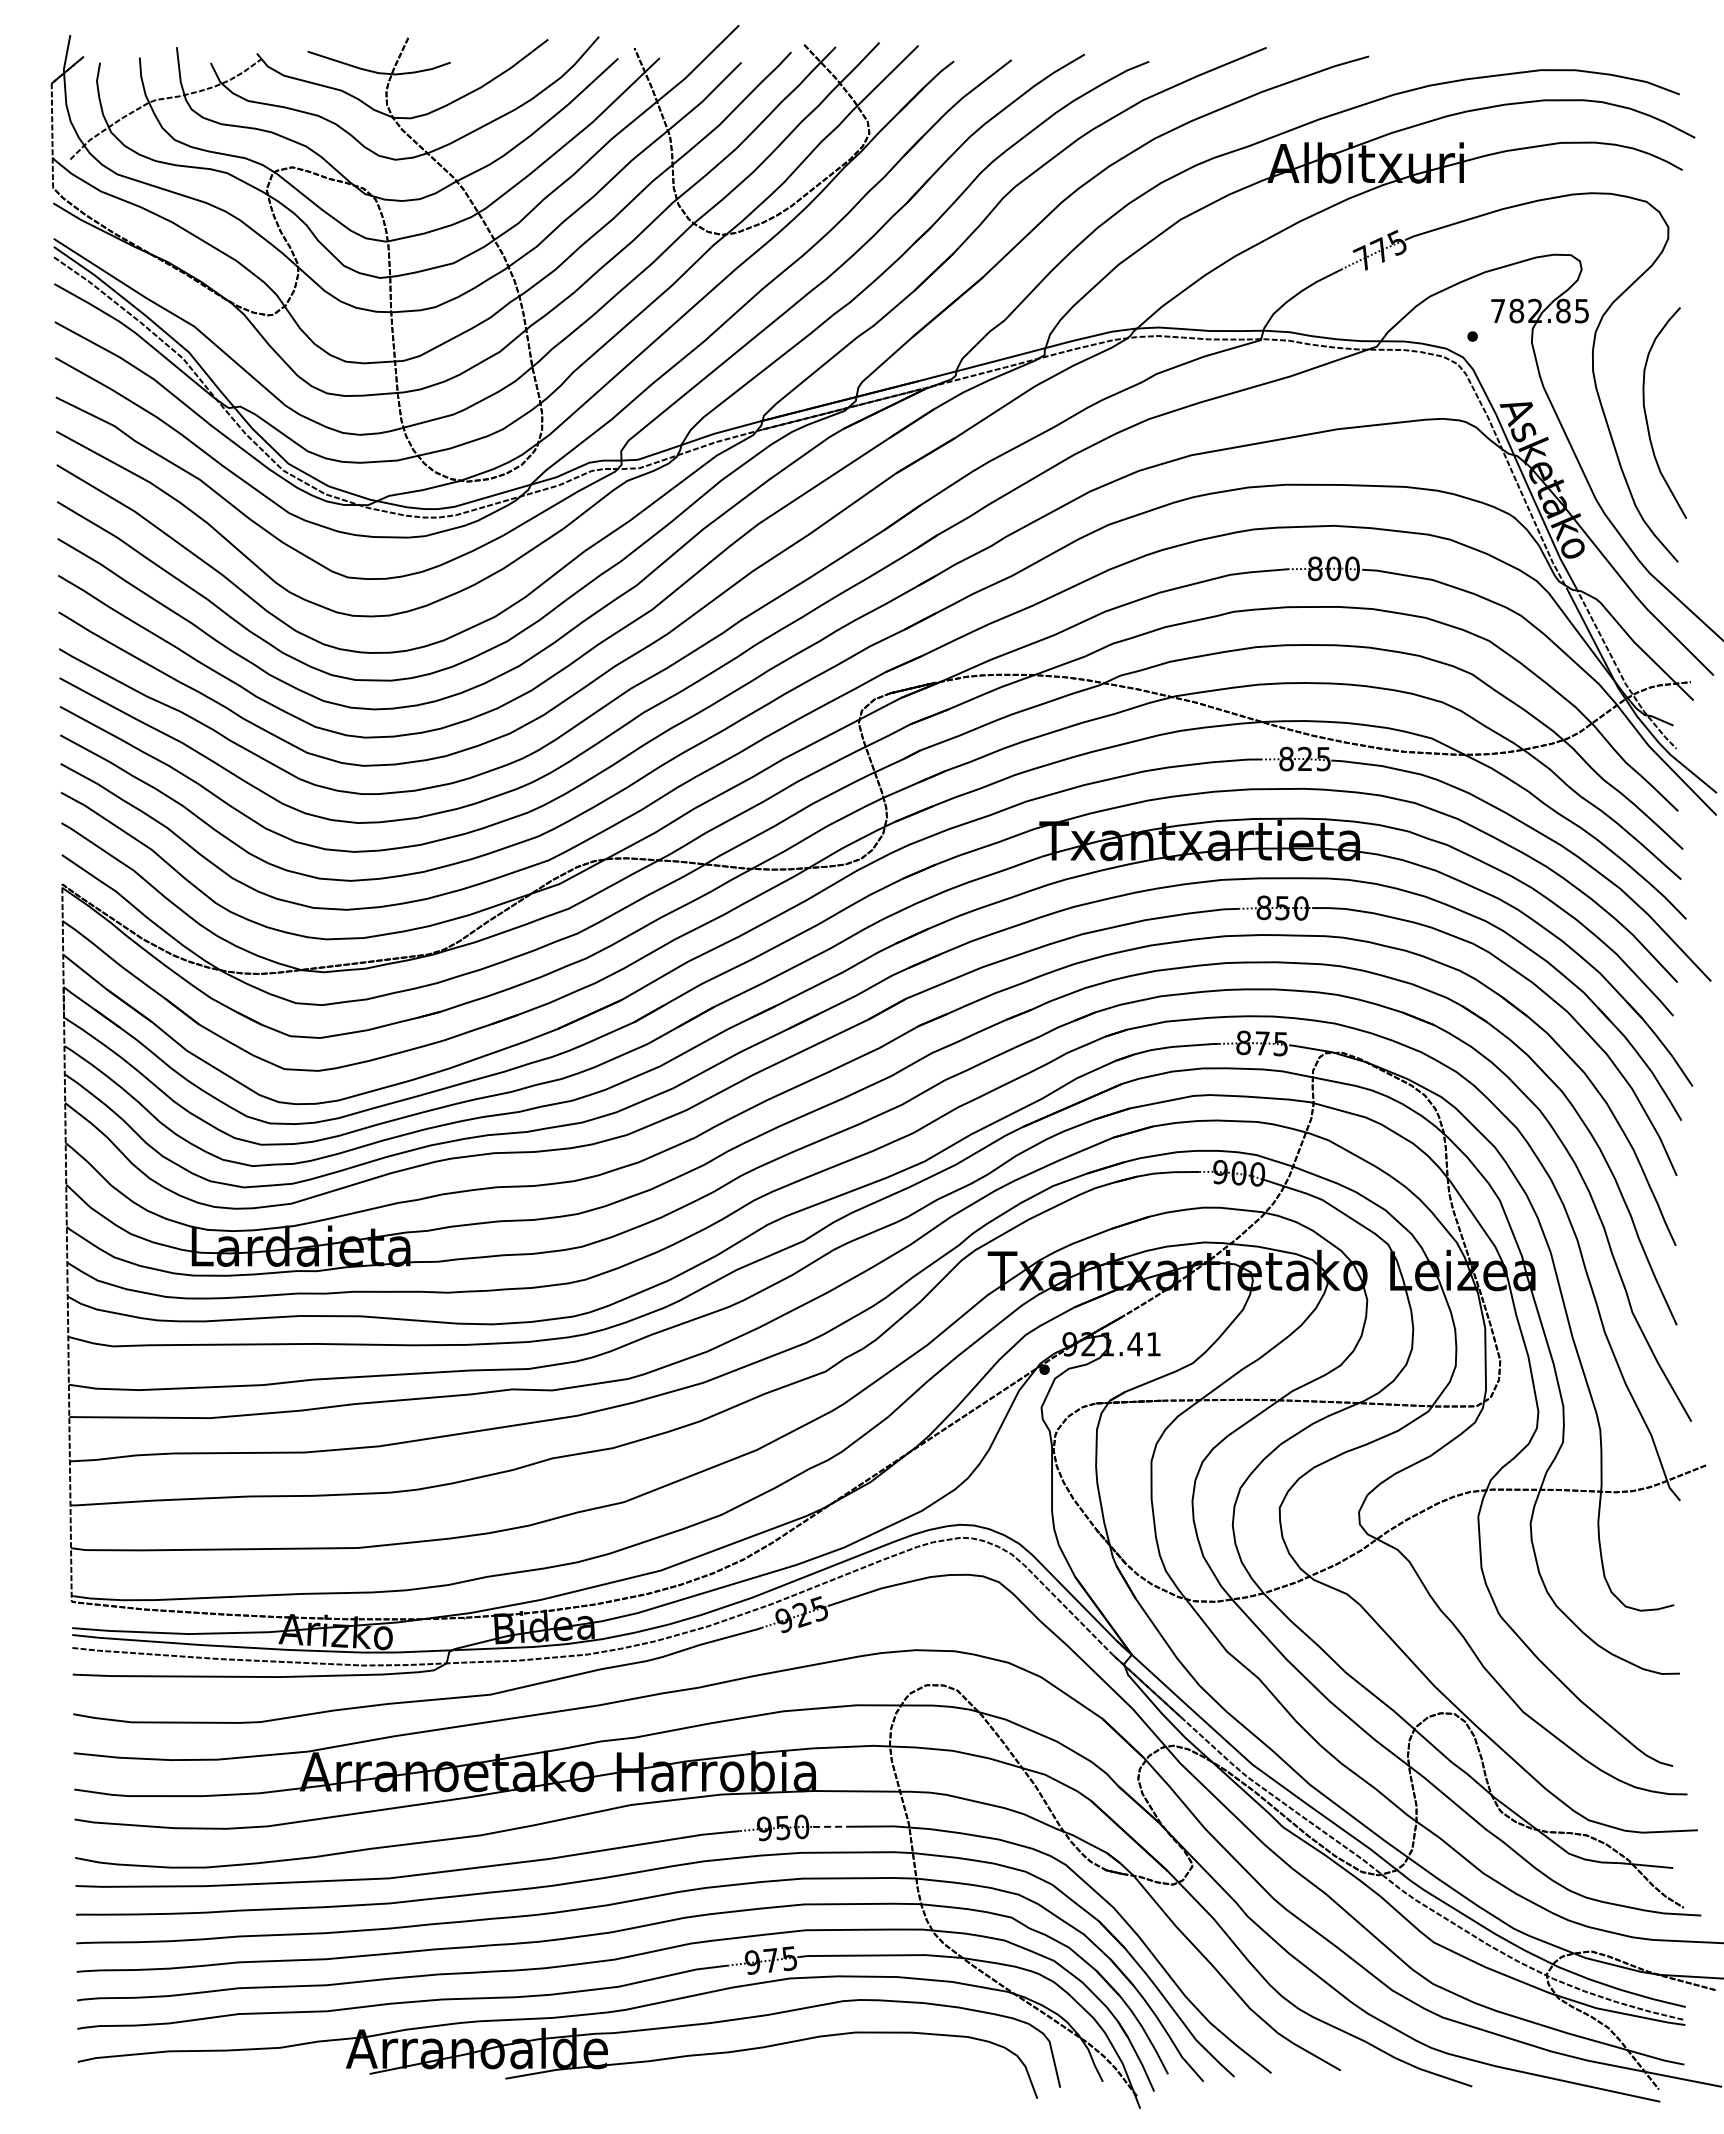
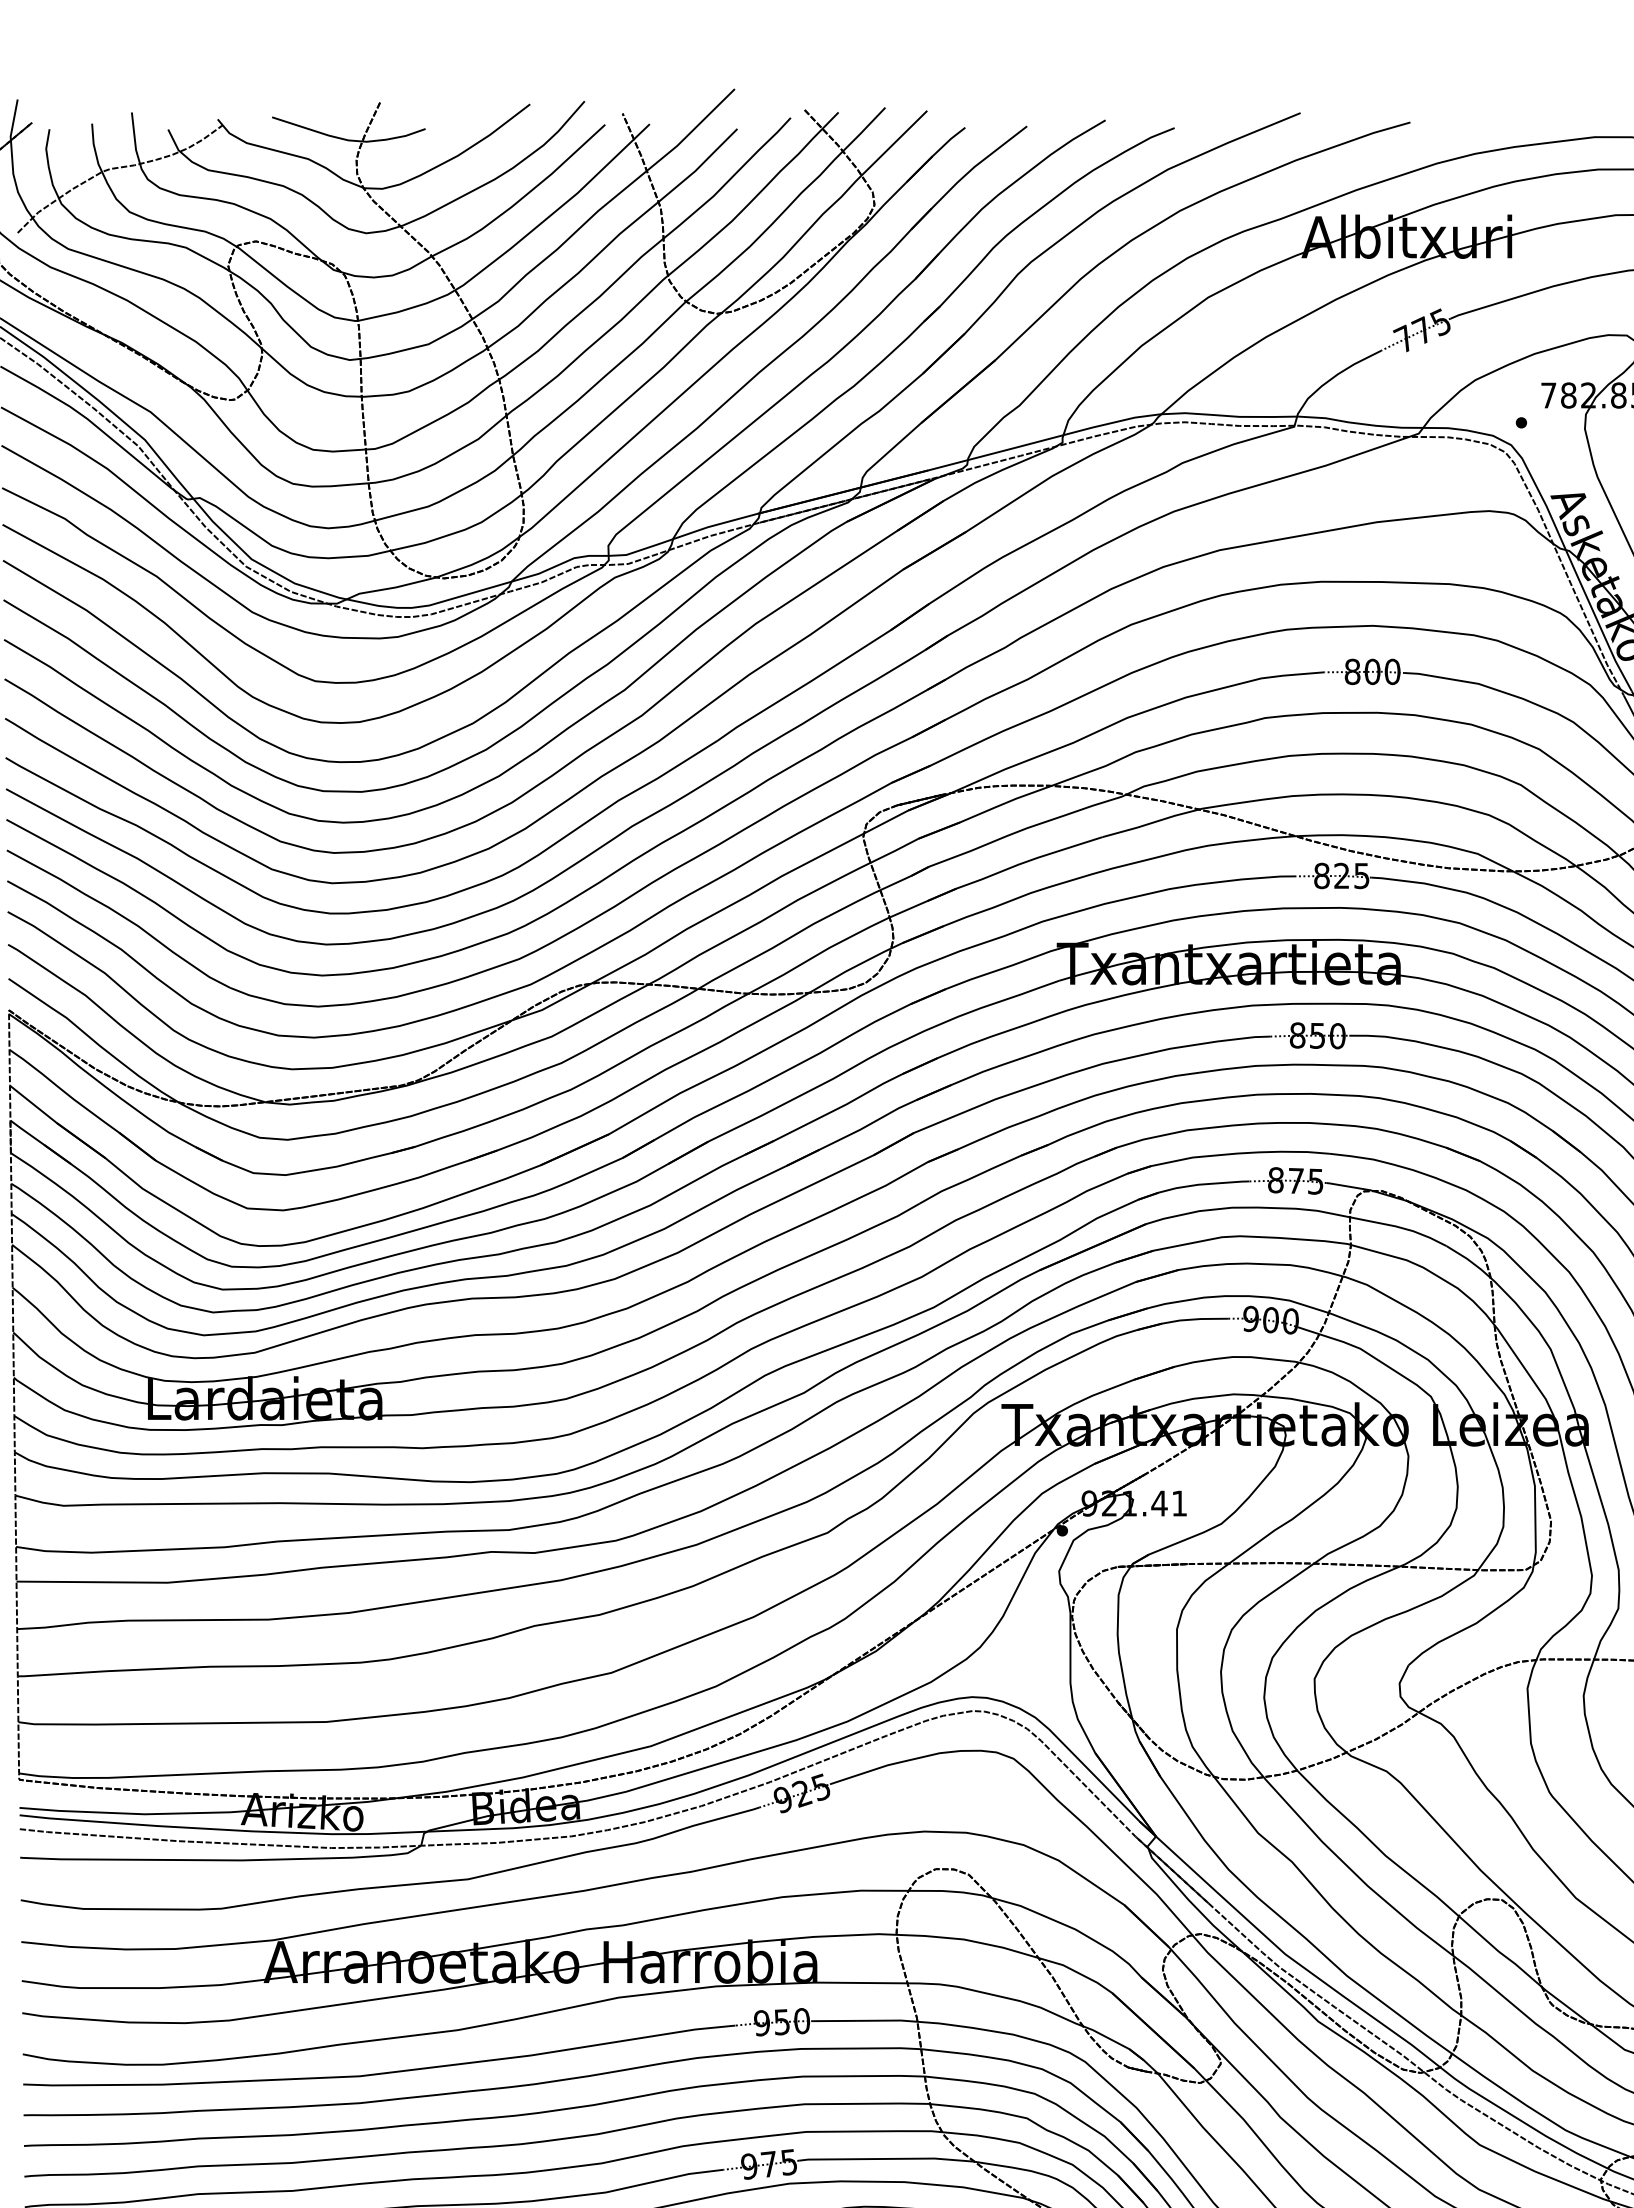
line: (832, 1826) -> (834, 2020), dashed -> solid

